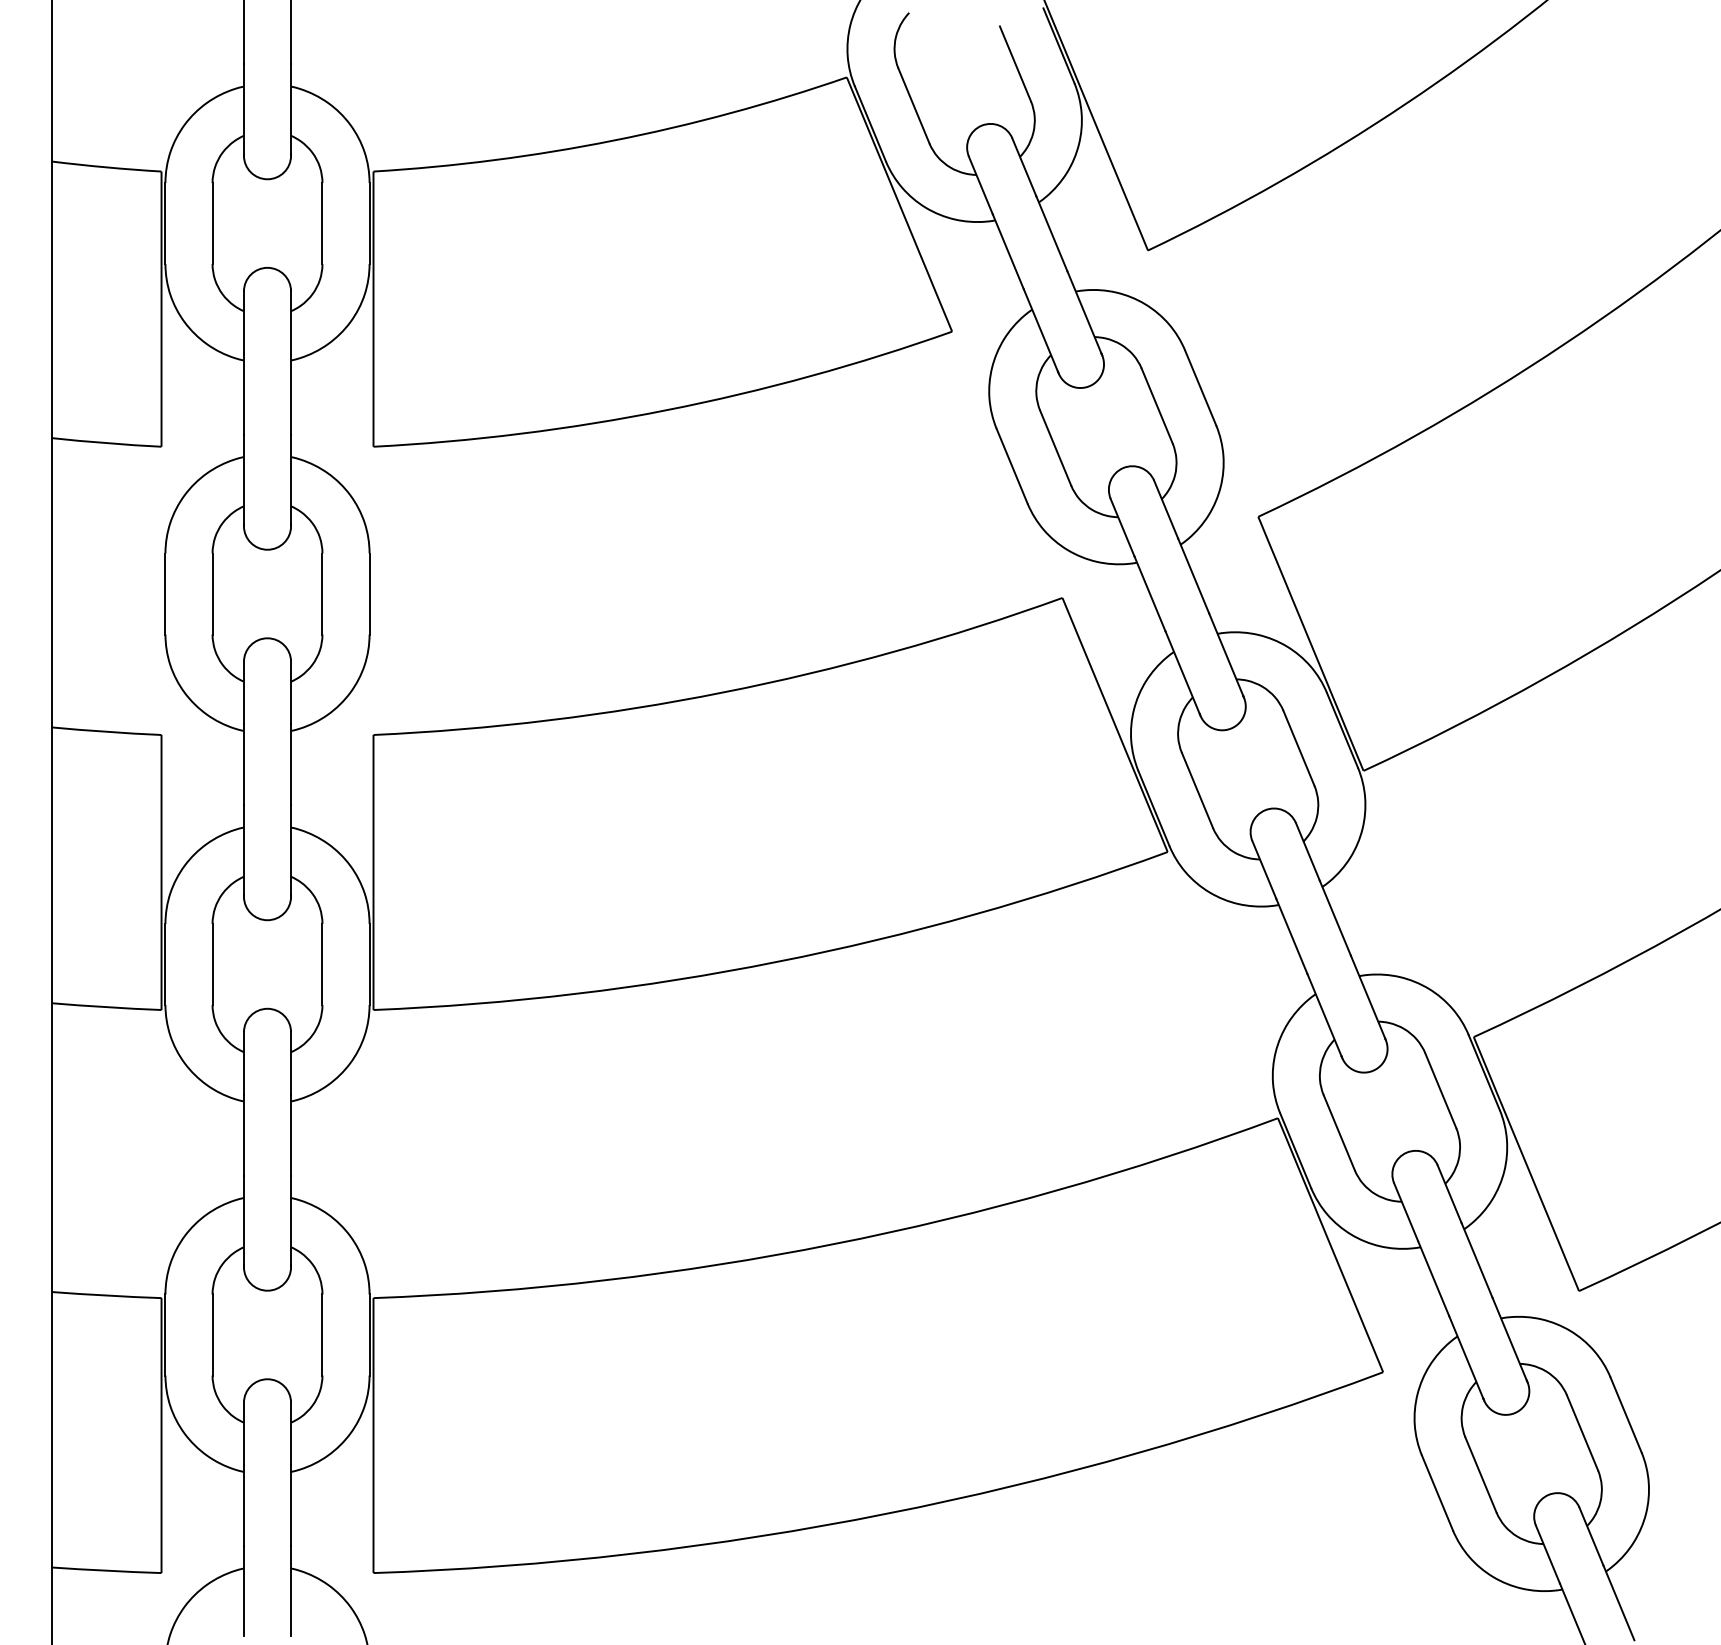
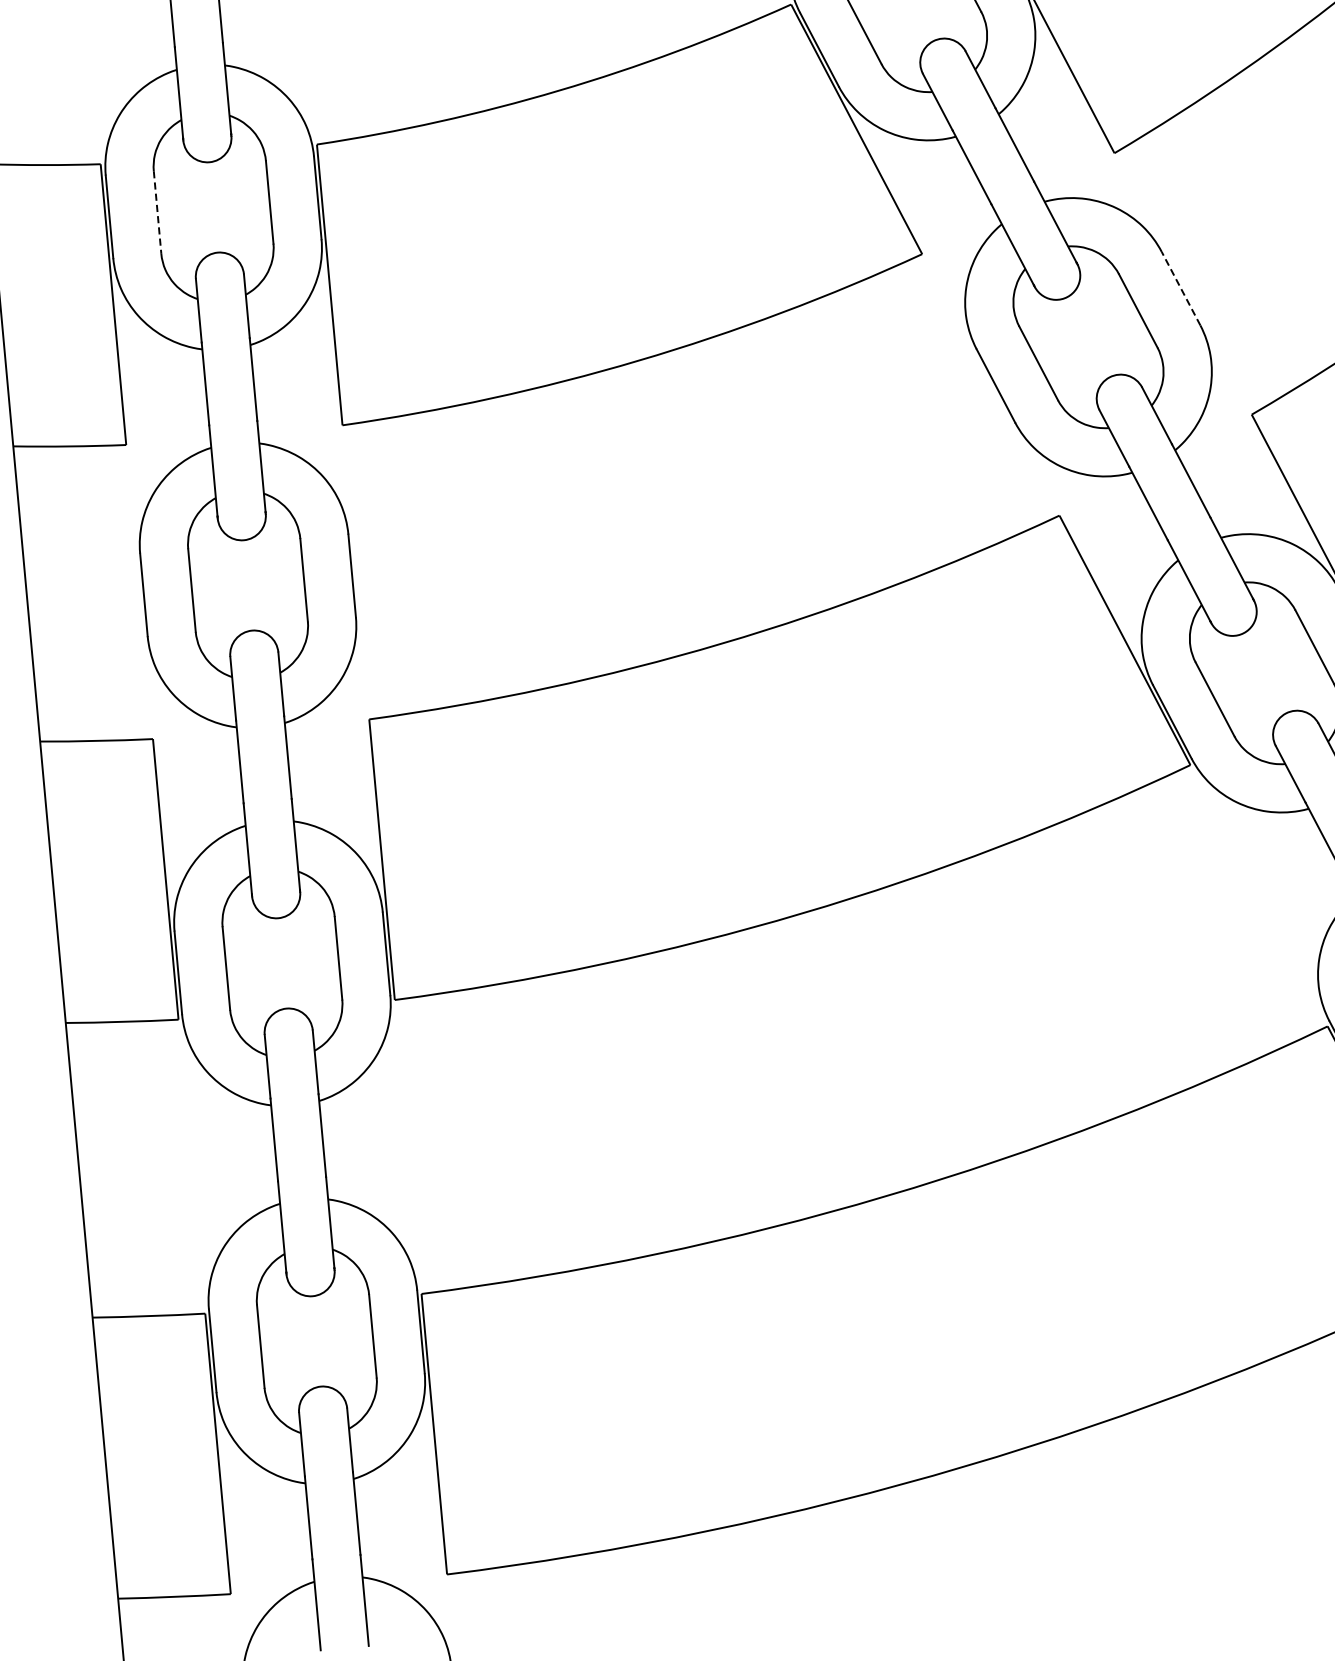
line: (212, 223) -> (157, 212), solid -> dashed
line: (1200, 388) -> (1180, 289), solid -> dashed

